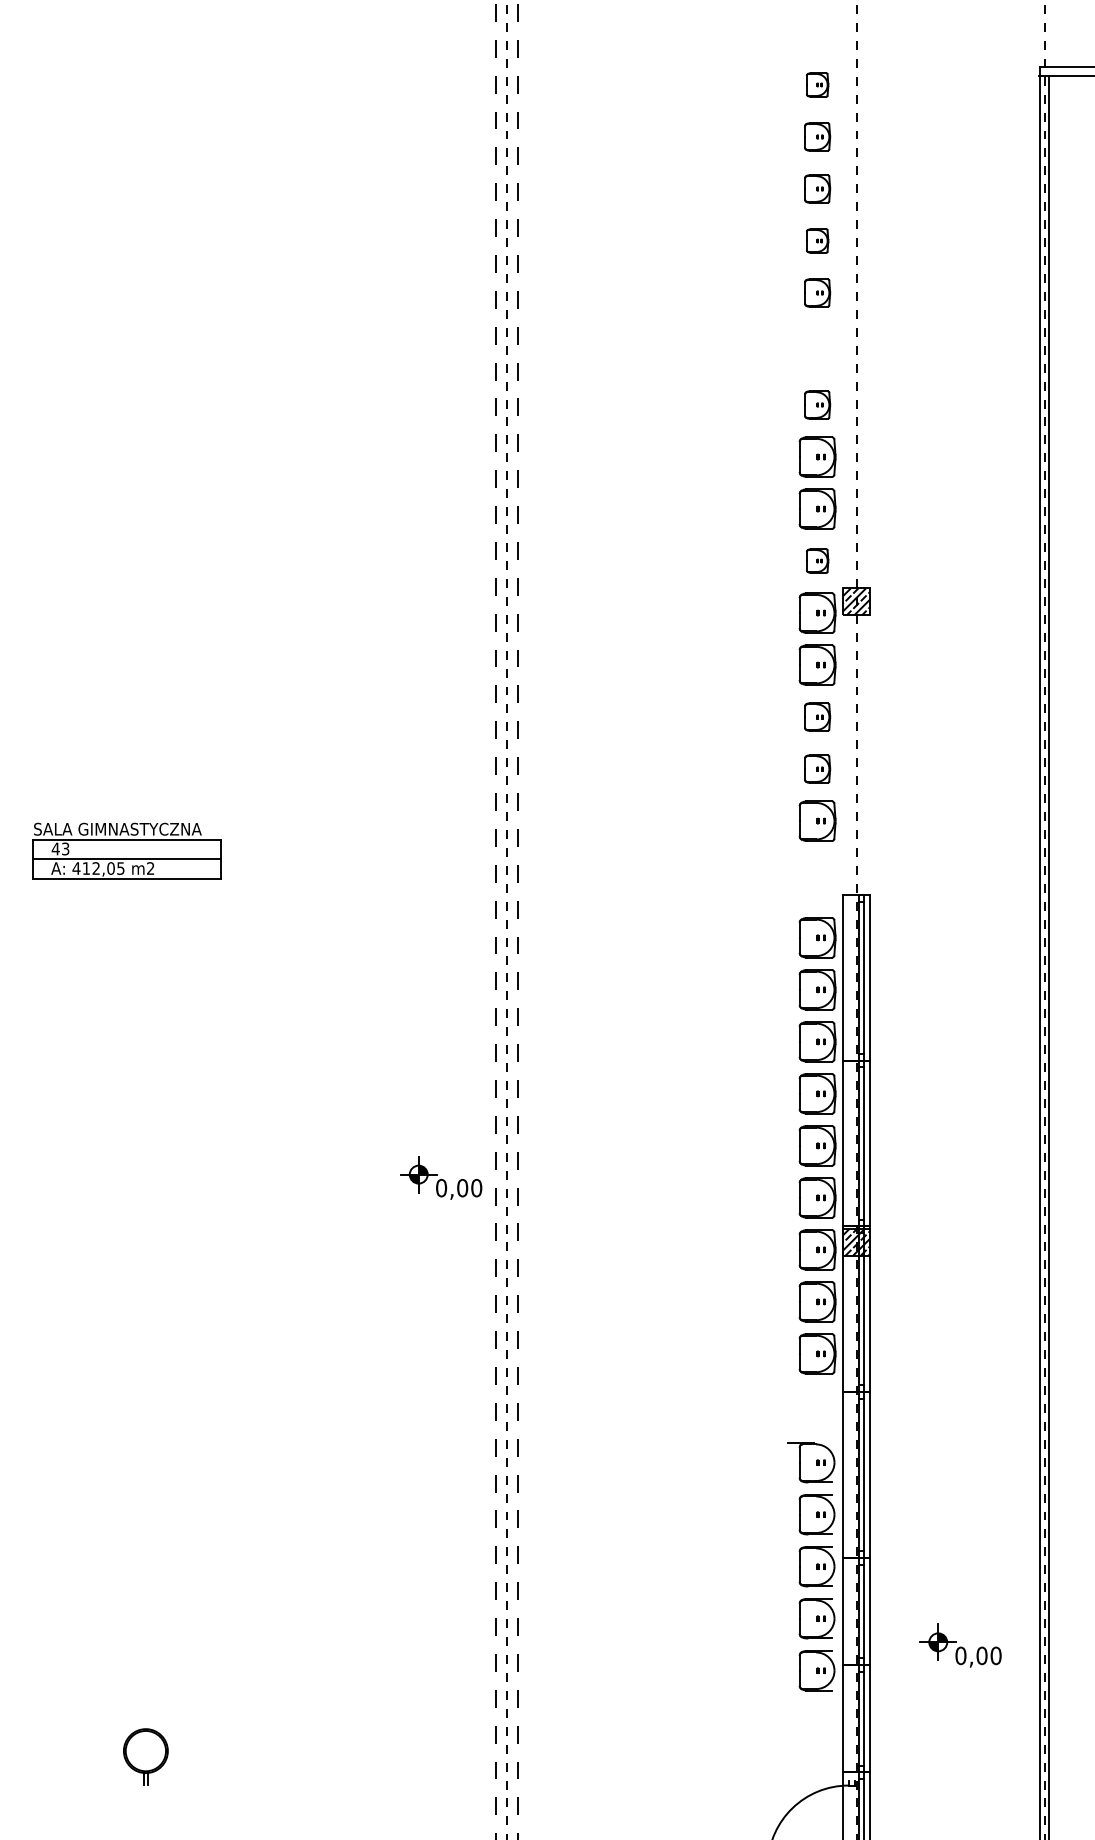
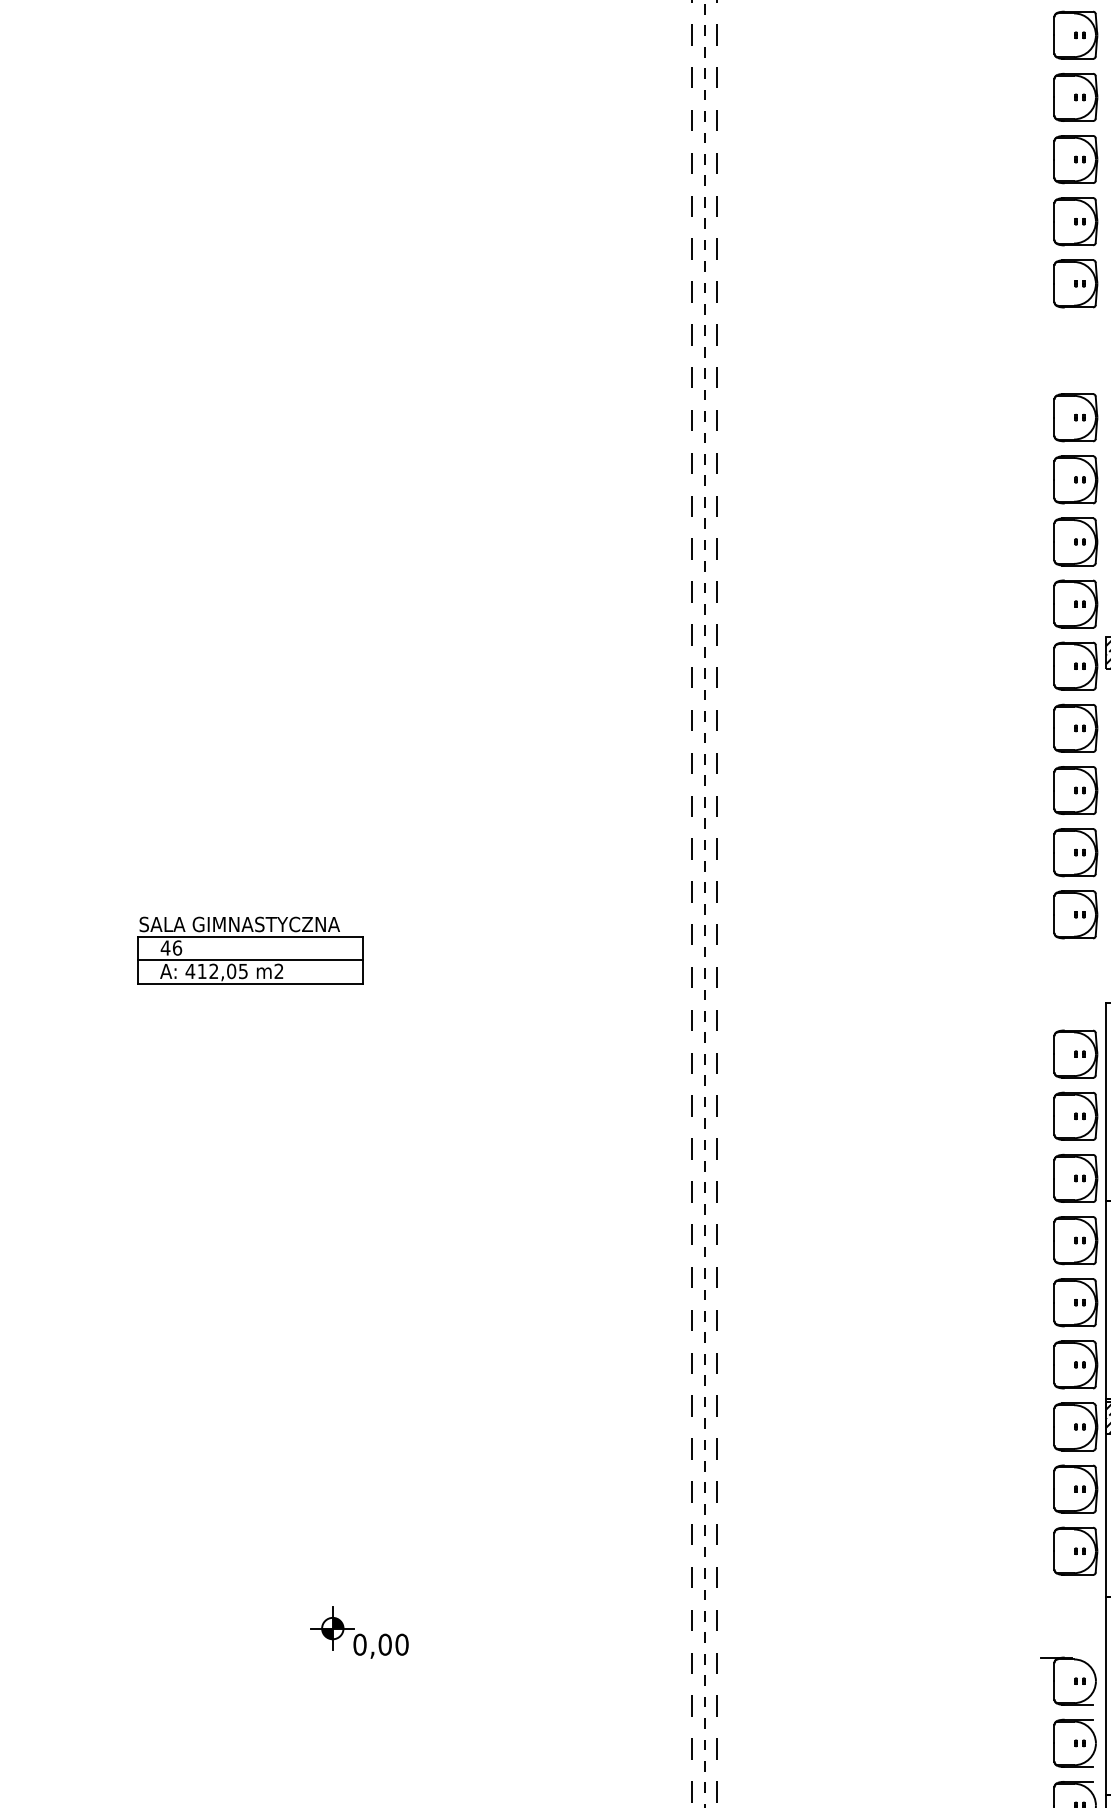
part: (817, 84) -> (1075, 34), size x1.67
part: (817, 136) -> (1075, 96), size x1.43
part: (817, 188) -> (1075, 158), size x1.43
part: (817, 240) -> (1075, 221), size x1.67
part: (817, 292) -> (1075, 283), size x1.43
part: (817, 404) -> (1075, 417), size x1.43
part: (817, 560) -> (1075, 603), size x1.67
part: (817, 716) -> (1075, 789), size x1.43
part: (817, 768) -> (1075, 851), size x1.43
text: (65, 848) -> (177, 947), 43 -> 46
part: (441, 1177) -> (359, 1632), moved

